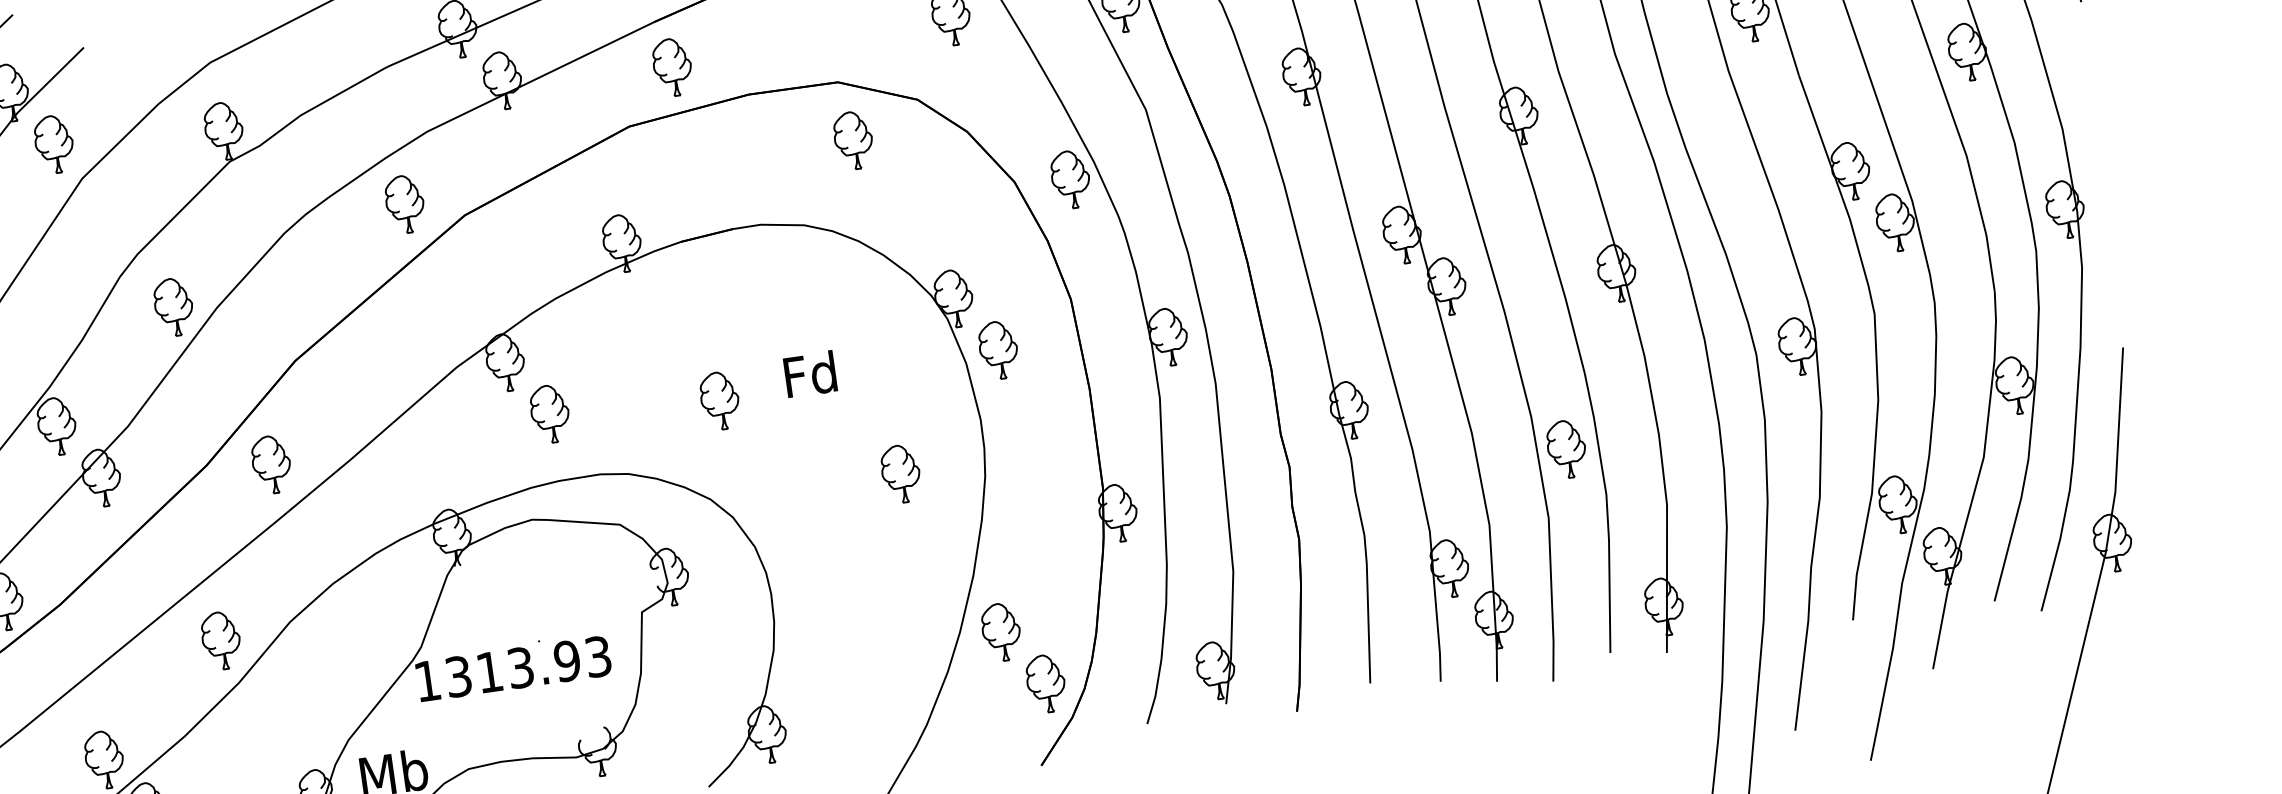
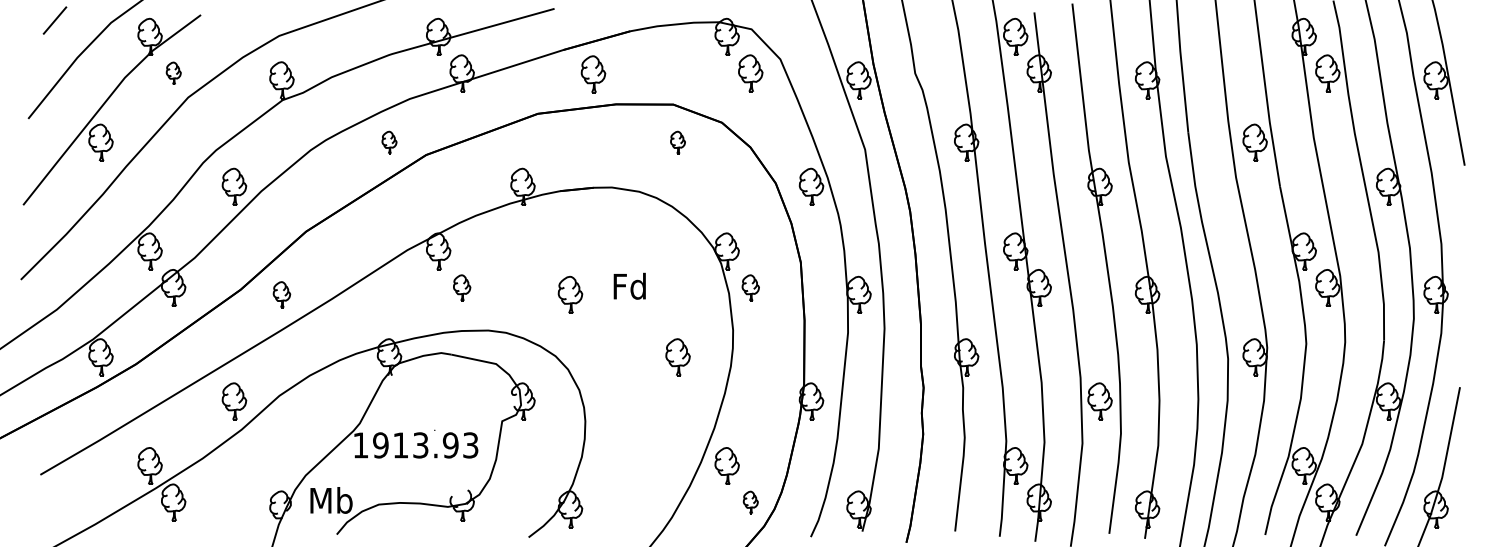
part: (672, 67) -> (593, 74), moved
part: (852, 140) -> (677, 142), size x0.6
part: (54, 144) -> (173, 73), size x0.6
part: (405, 203) -> (389, 142), size x0.6
part: (998, 349) -> (750, 287), size x0.7
part: (549, 413) -> (461, 287), size x0.7
part: (270, 464) -> (281, 294), size x0.7
text: (458, 676) -> (380, 445), 1313.93 -> 1913.93
part: (1045, 683) -> (750, 502), size x0.6

